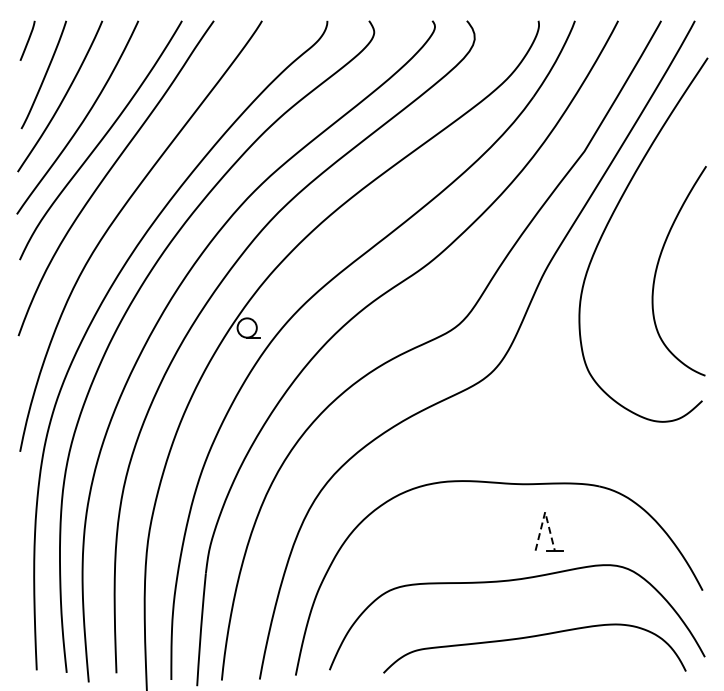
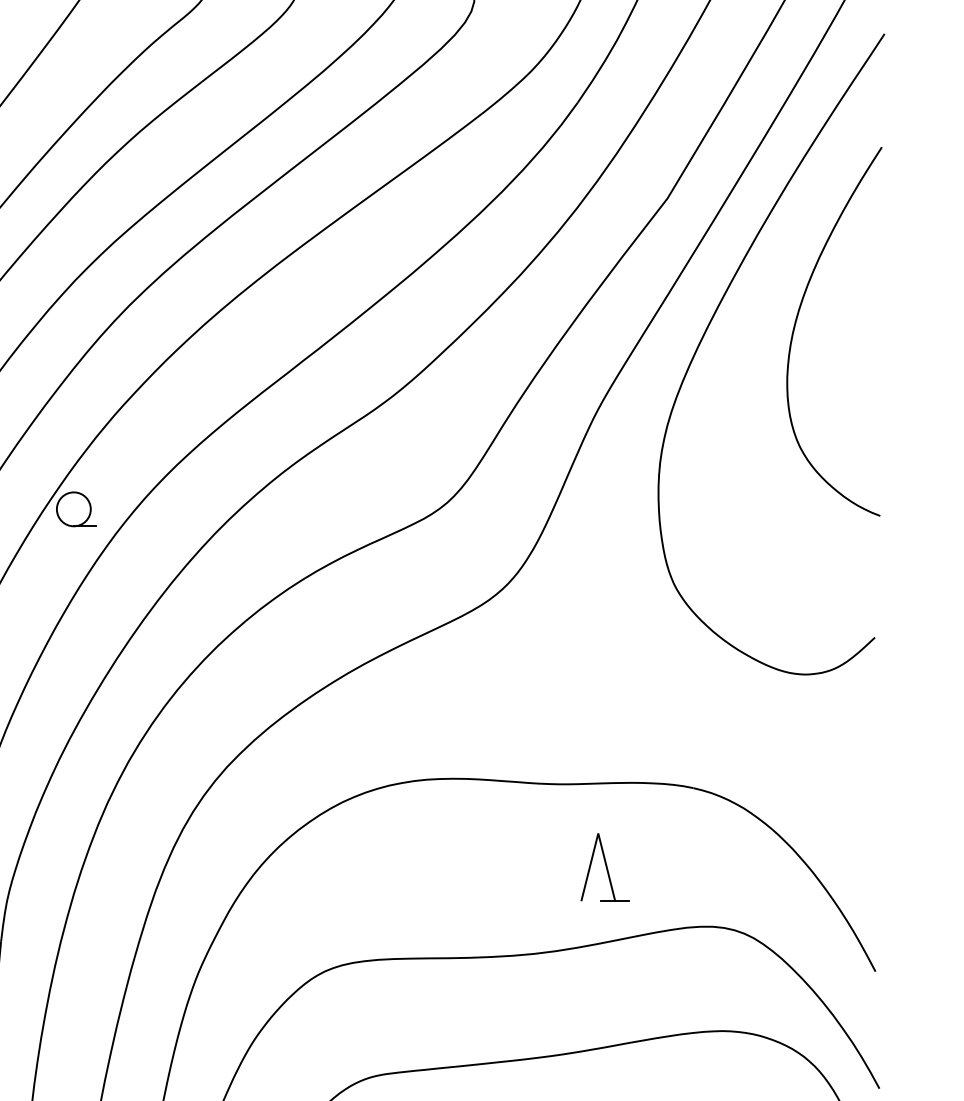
curve: (658, 265) -> (797, 321), moved
line: (545, 512) -> (598, 834), dashed -> solid

